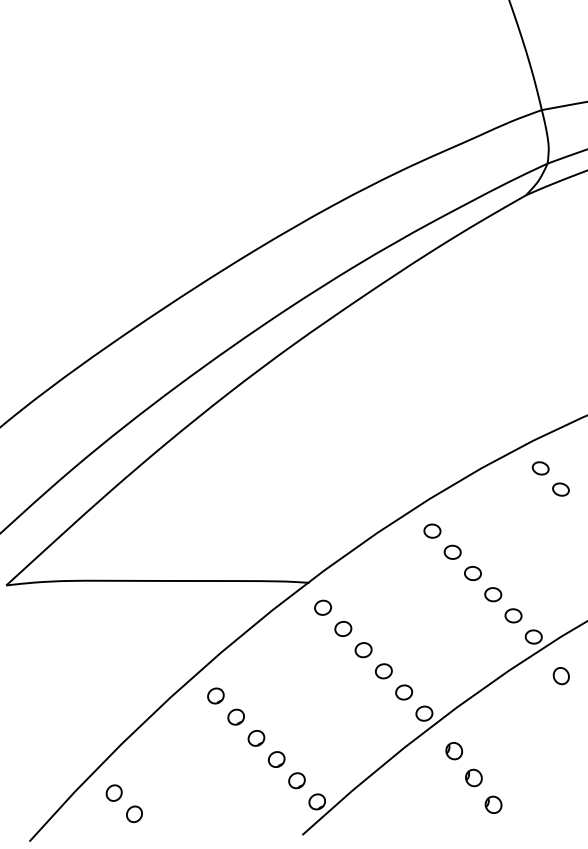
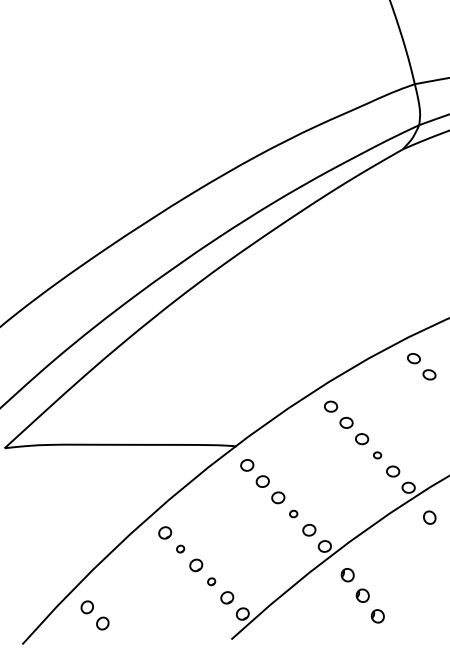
part: (493, 594) -> (377, 455), size x0.6
part: (383, 670) -> (293, 513), size x0.6
part: (235, 716) -> (180, 548), size x0.6
part: (276, 759) -> (211, 581), size x0.6

